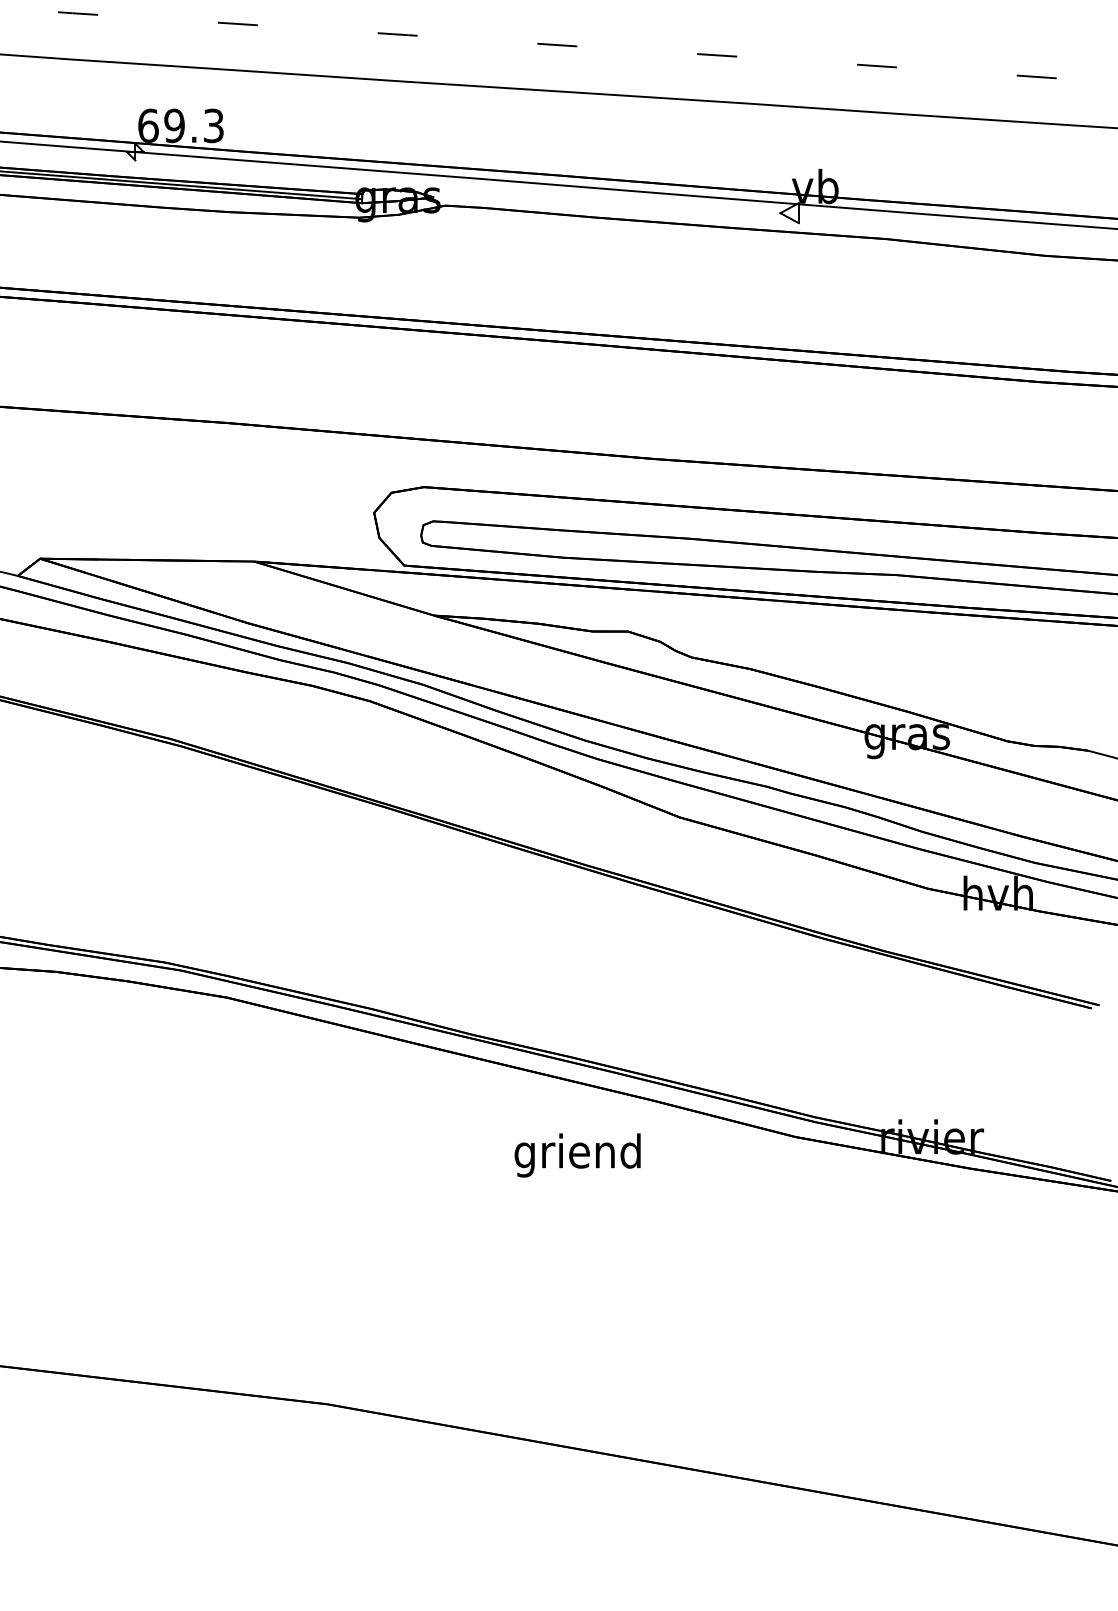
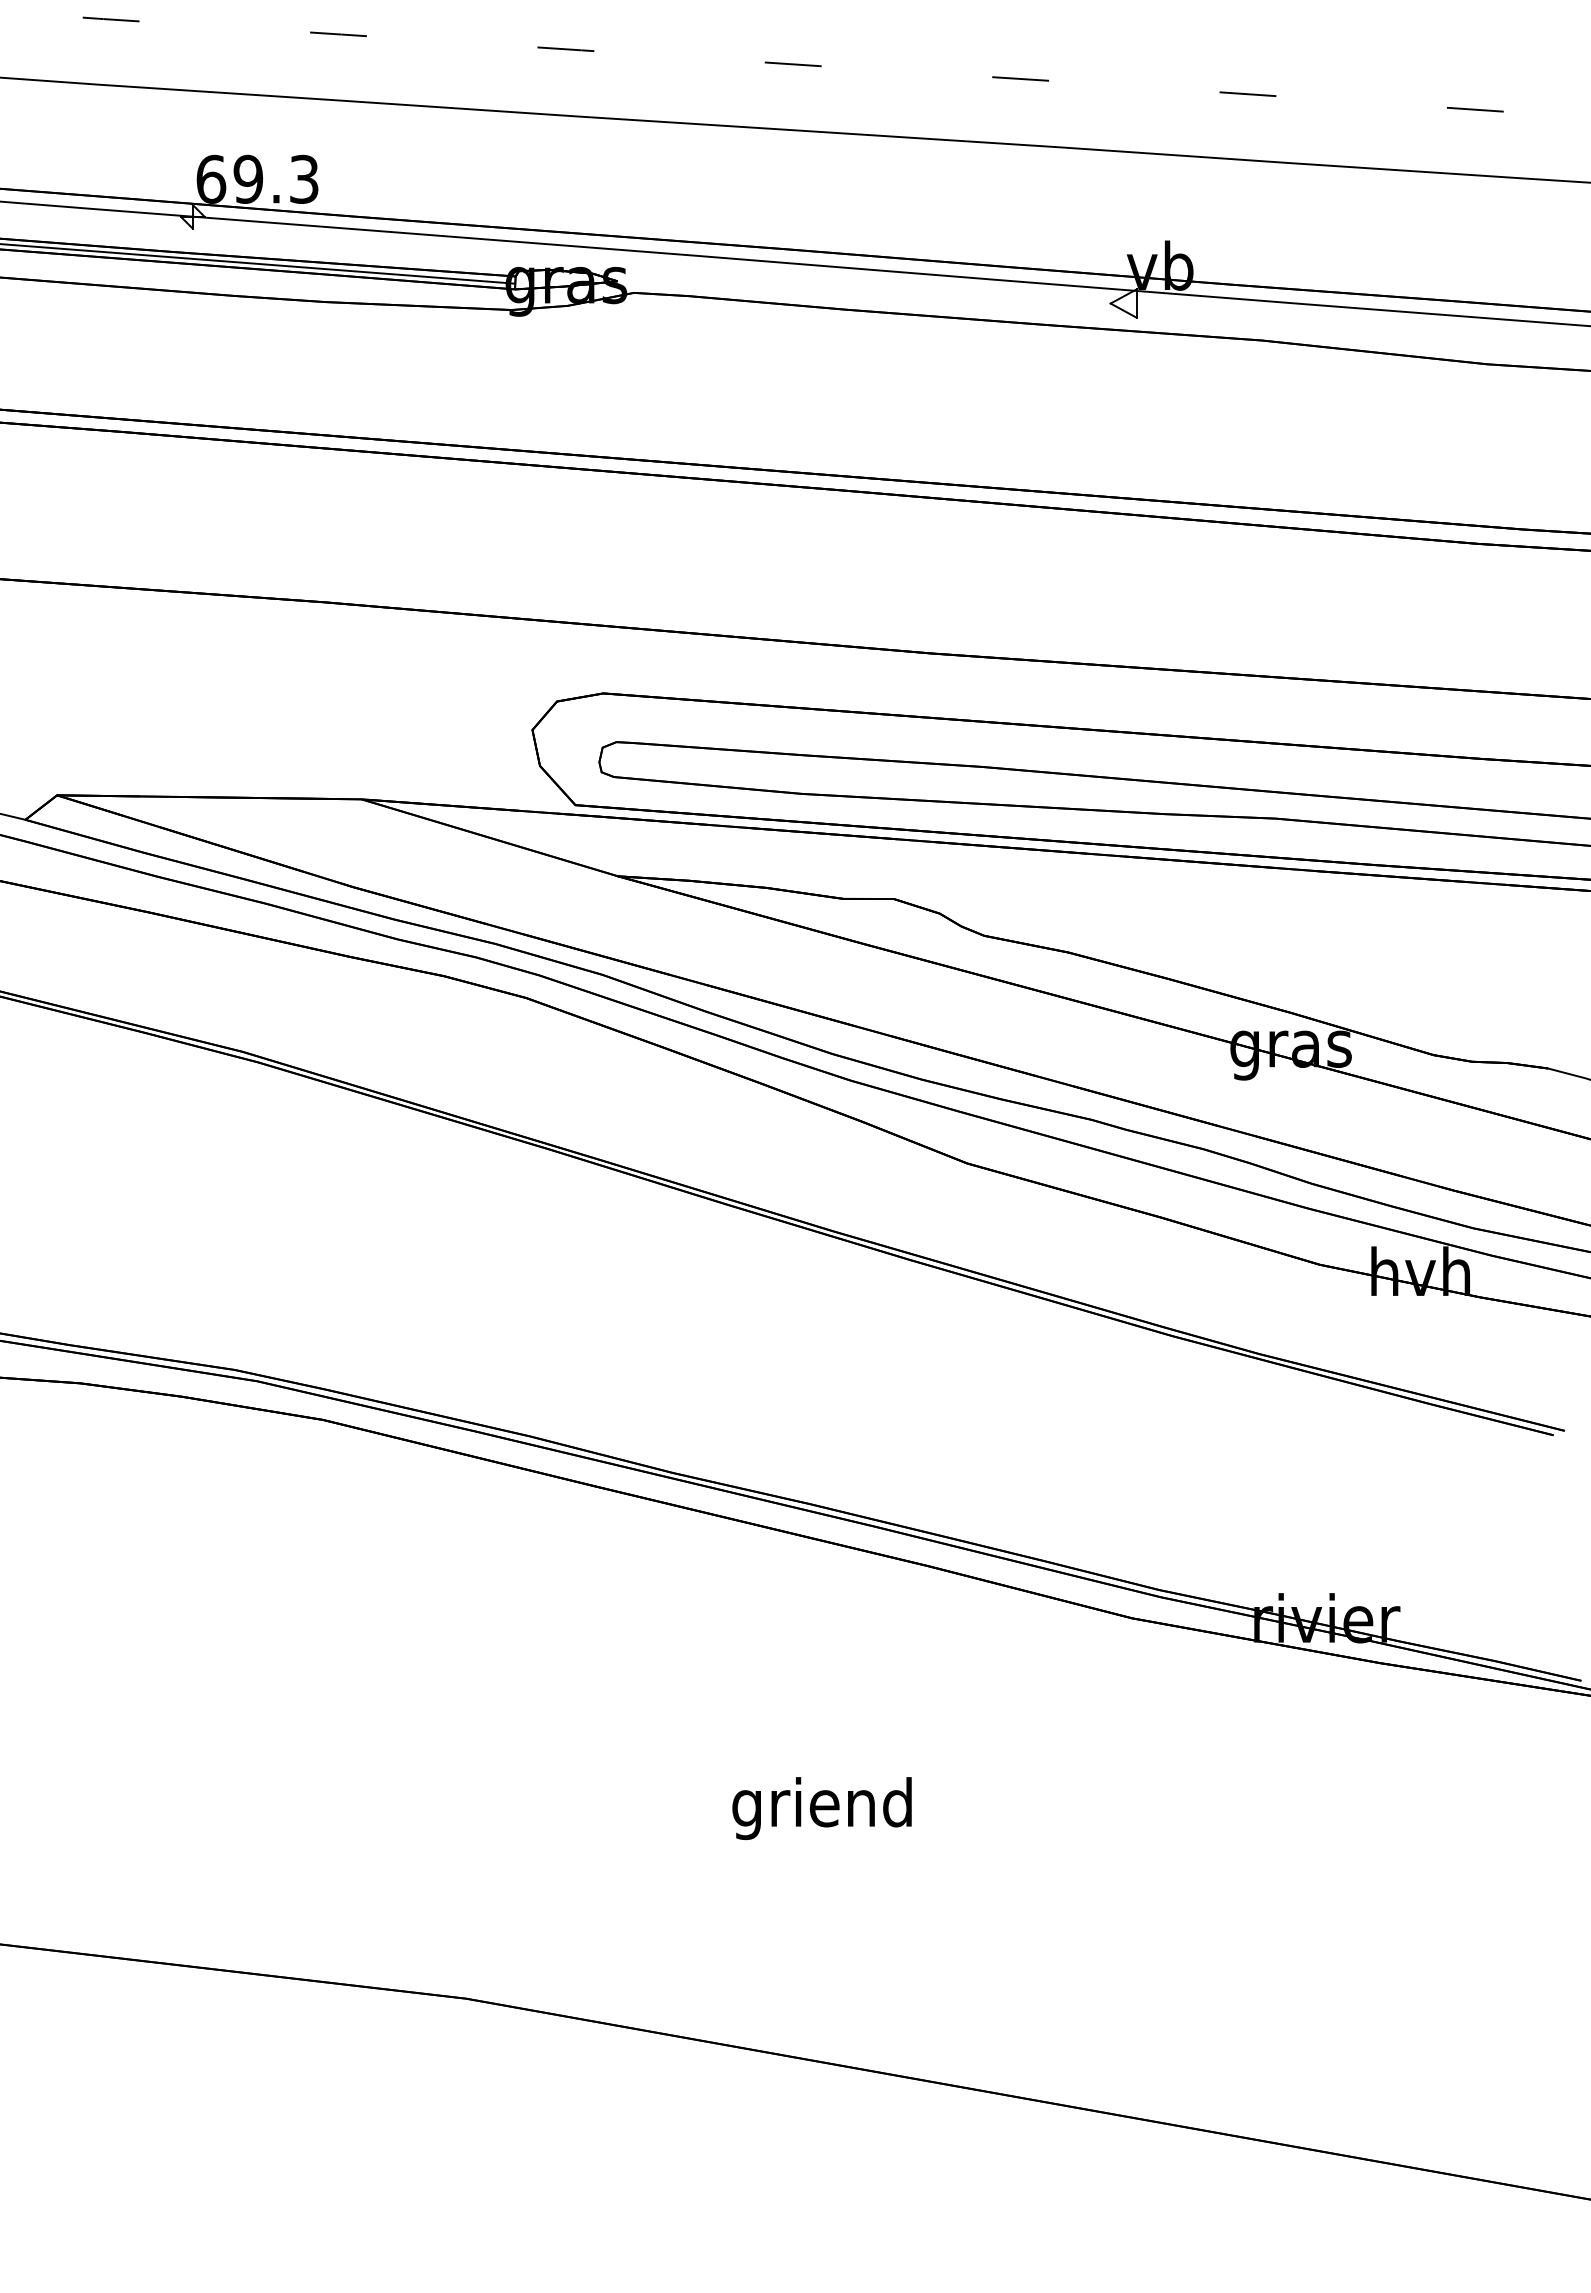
text: (577, 1155) -> (821, 1808), moved

